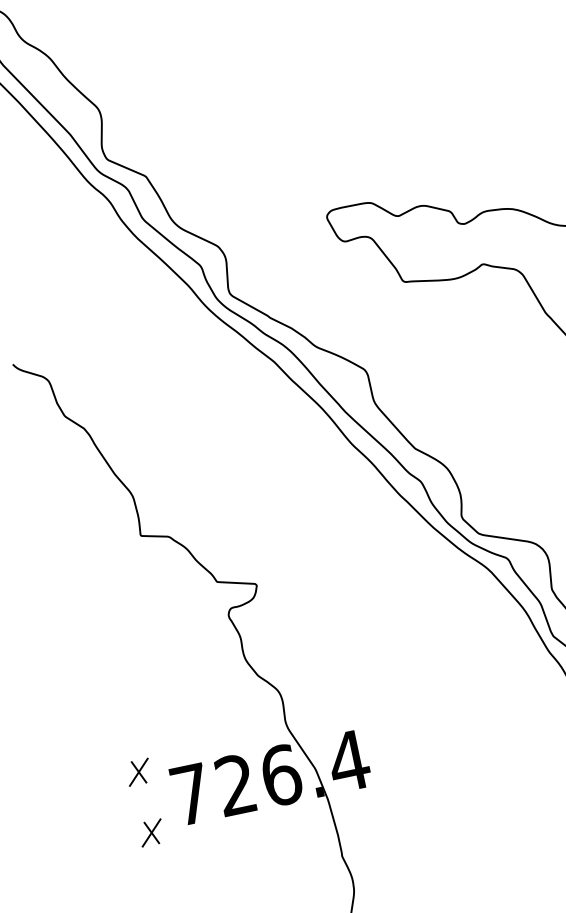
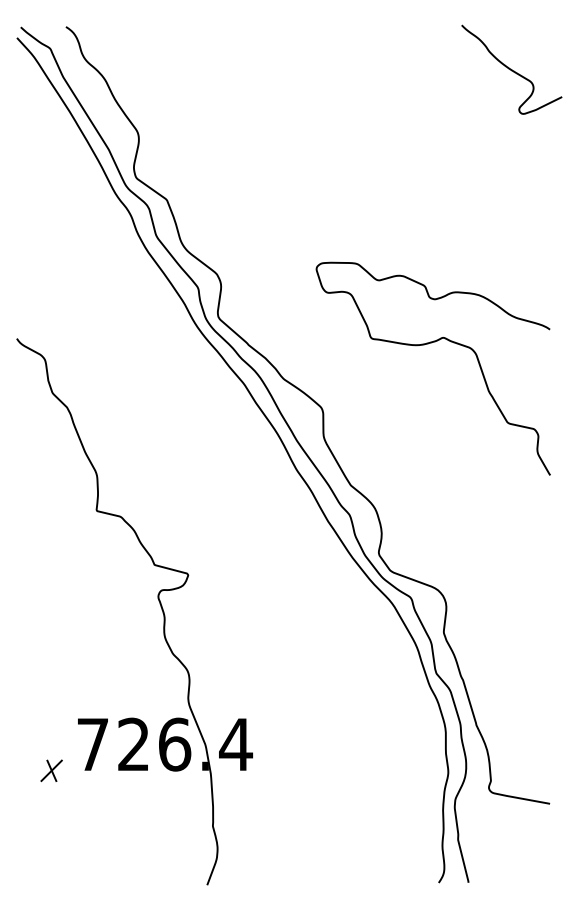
part: (138, 772) -> (51, 715), removed

